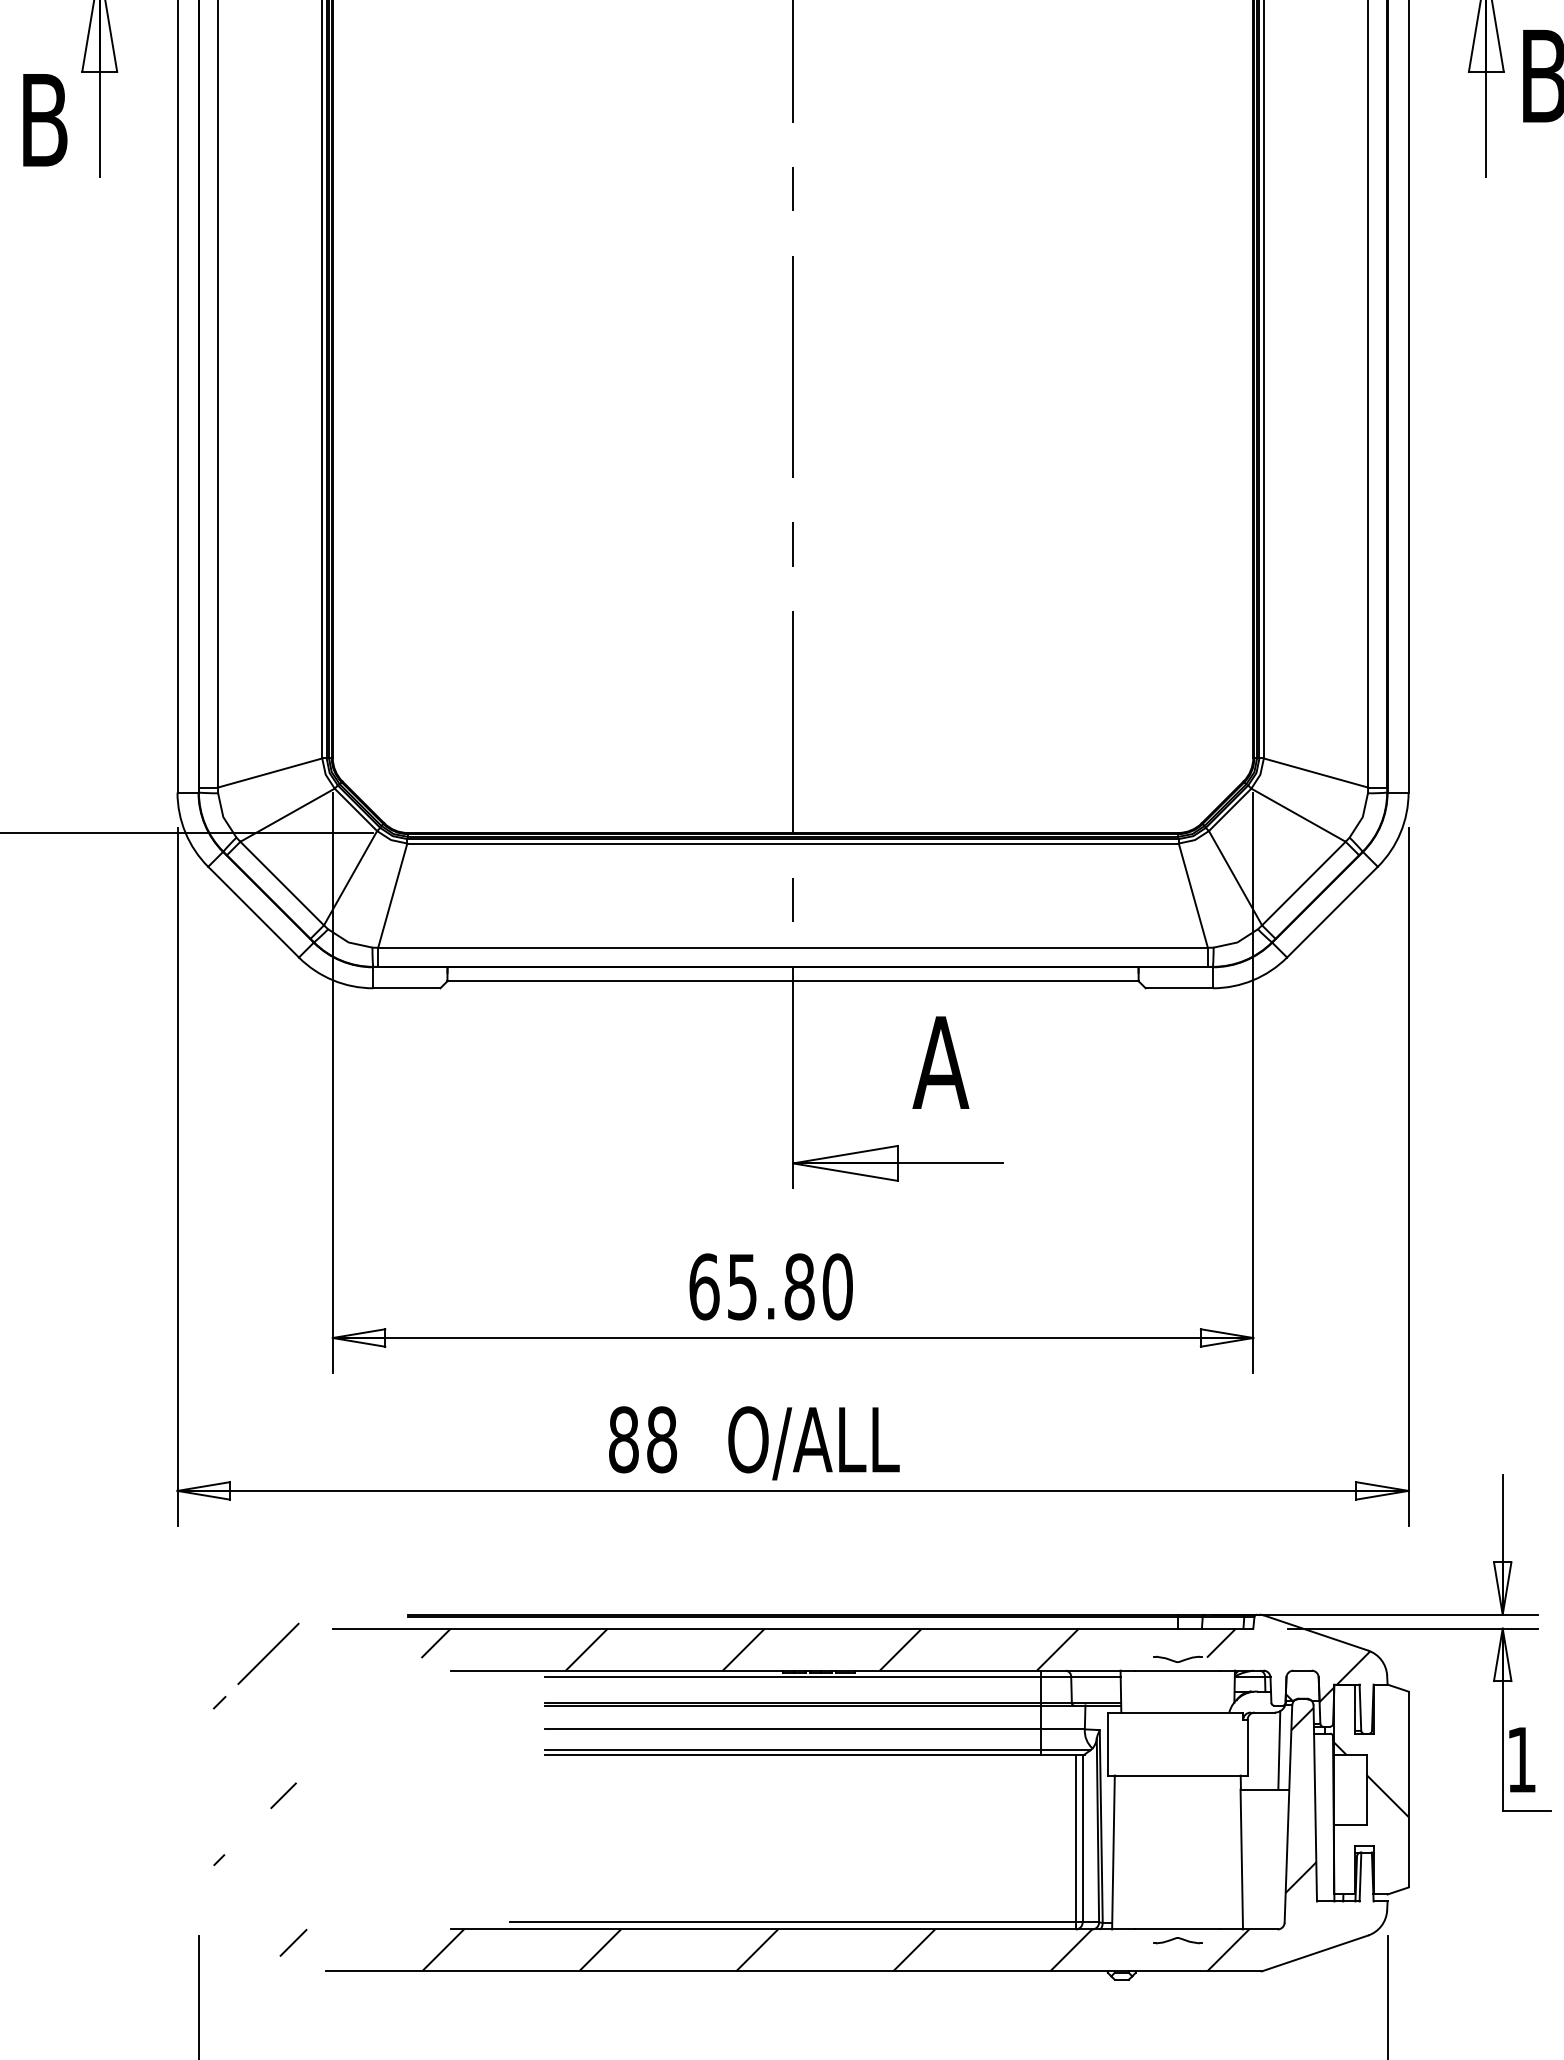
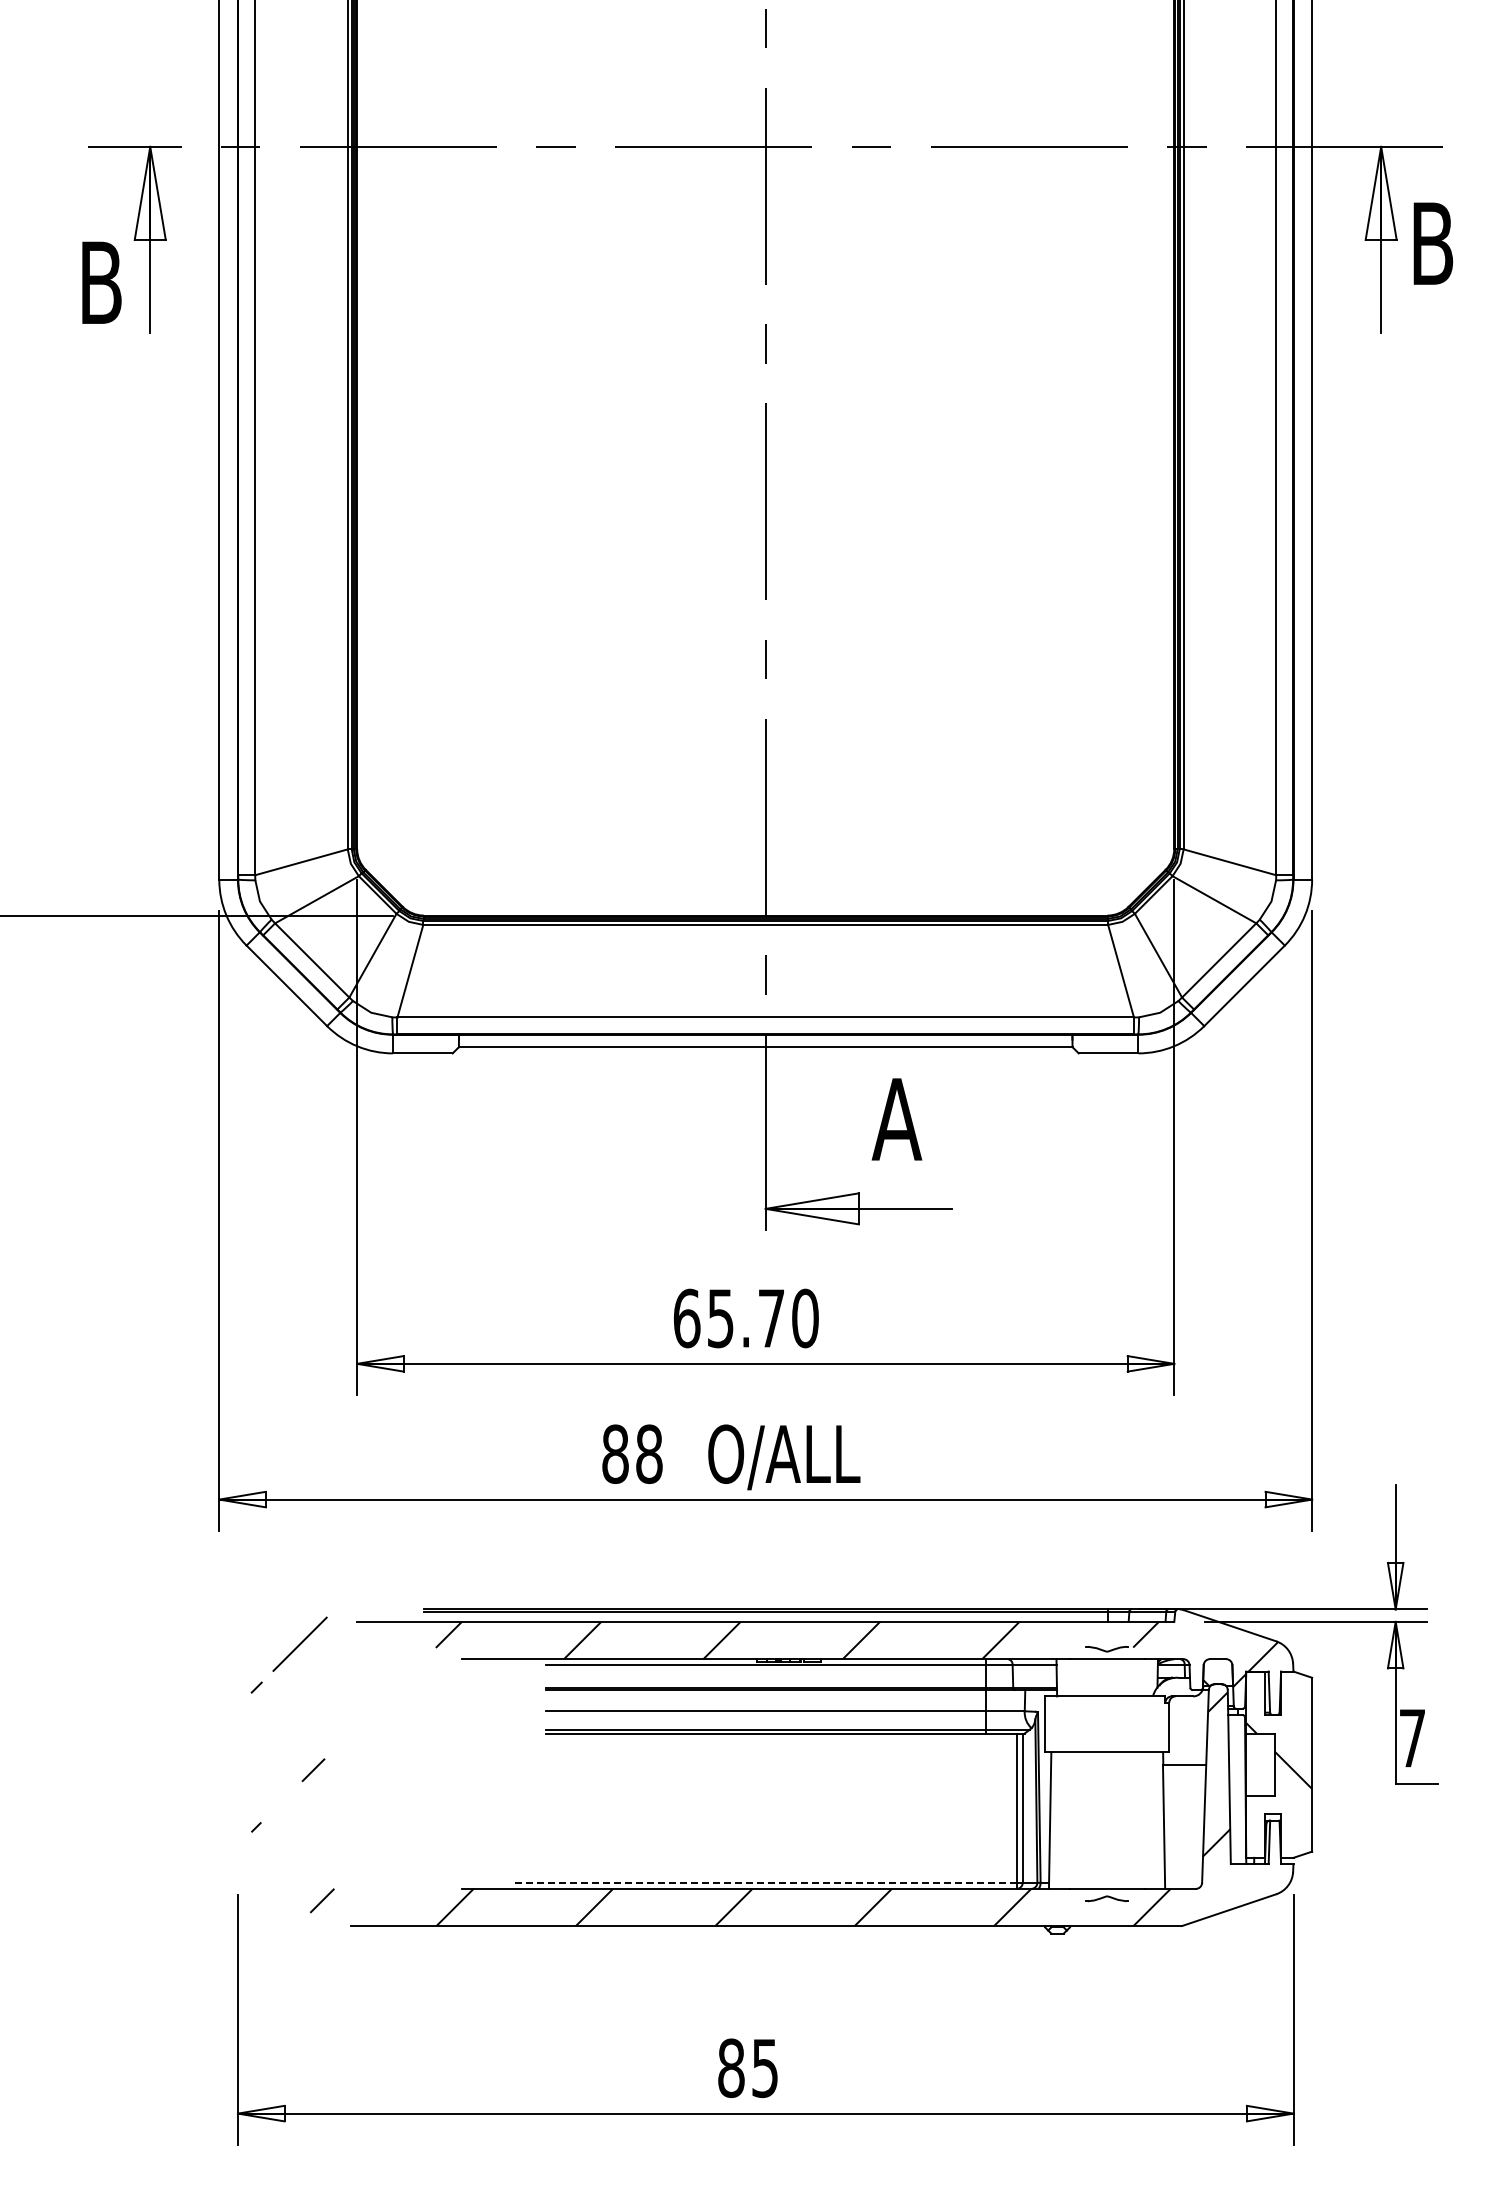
text: (799, 1286) -> (771, 1318), 65.80 -> 65.70
line: (1279, 1749) -> (1197, 1729), removed
text: (1521, 1760) -> (1412, 1738), 1 -> 7
line: (793, 1922) -> (766, 1882), solid -> dashed

